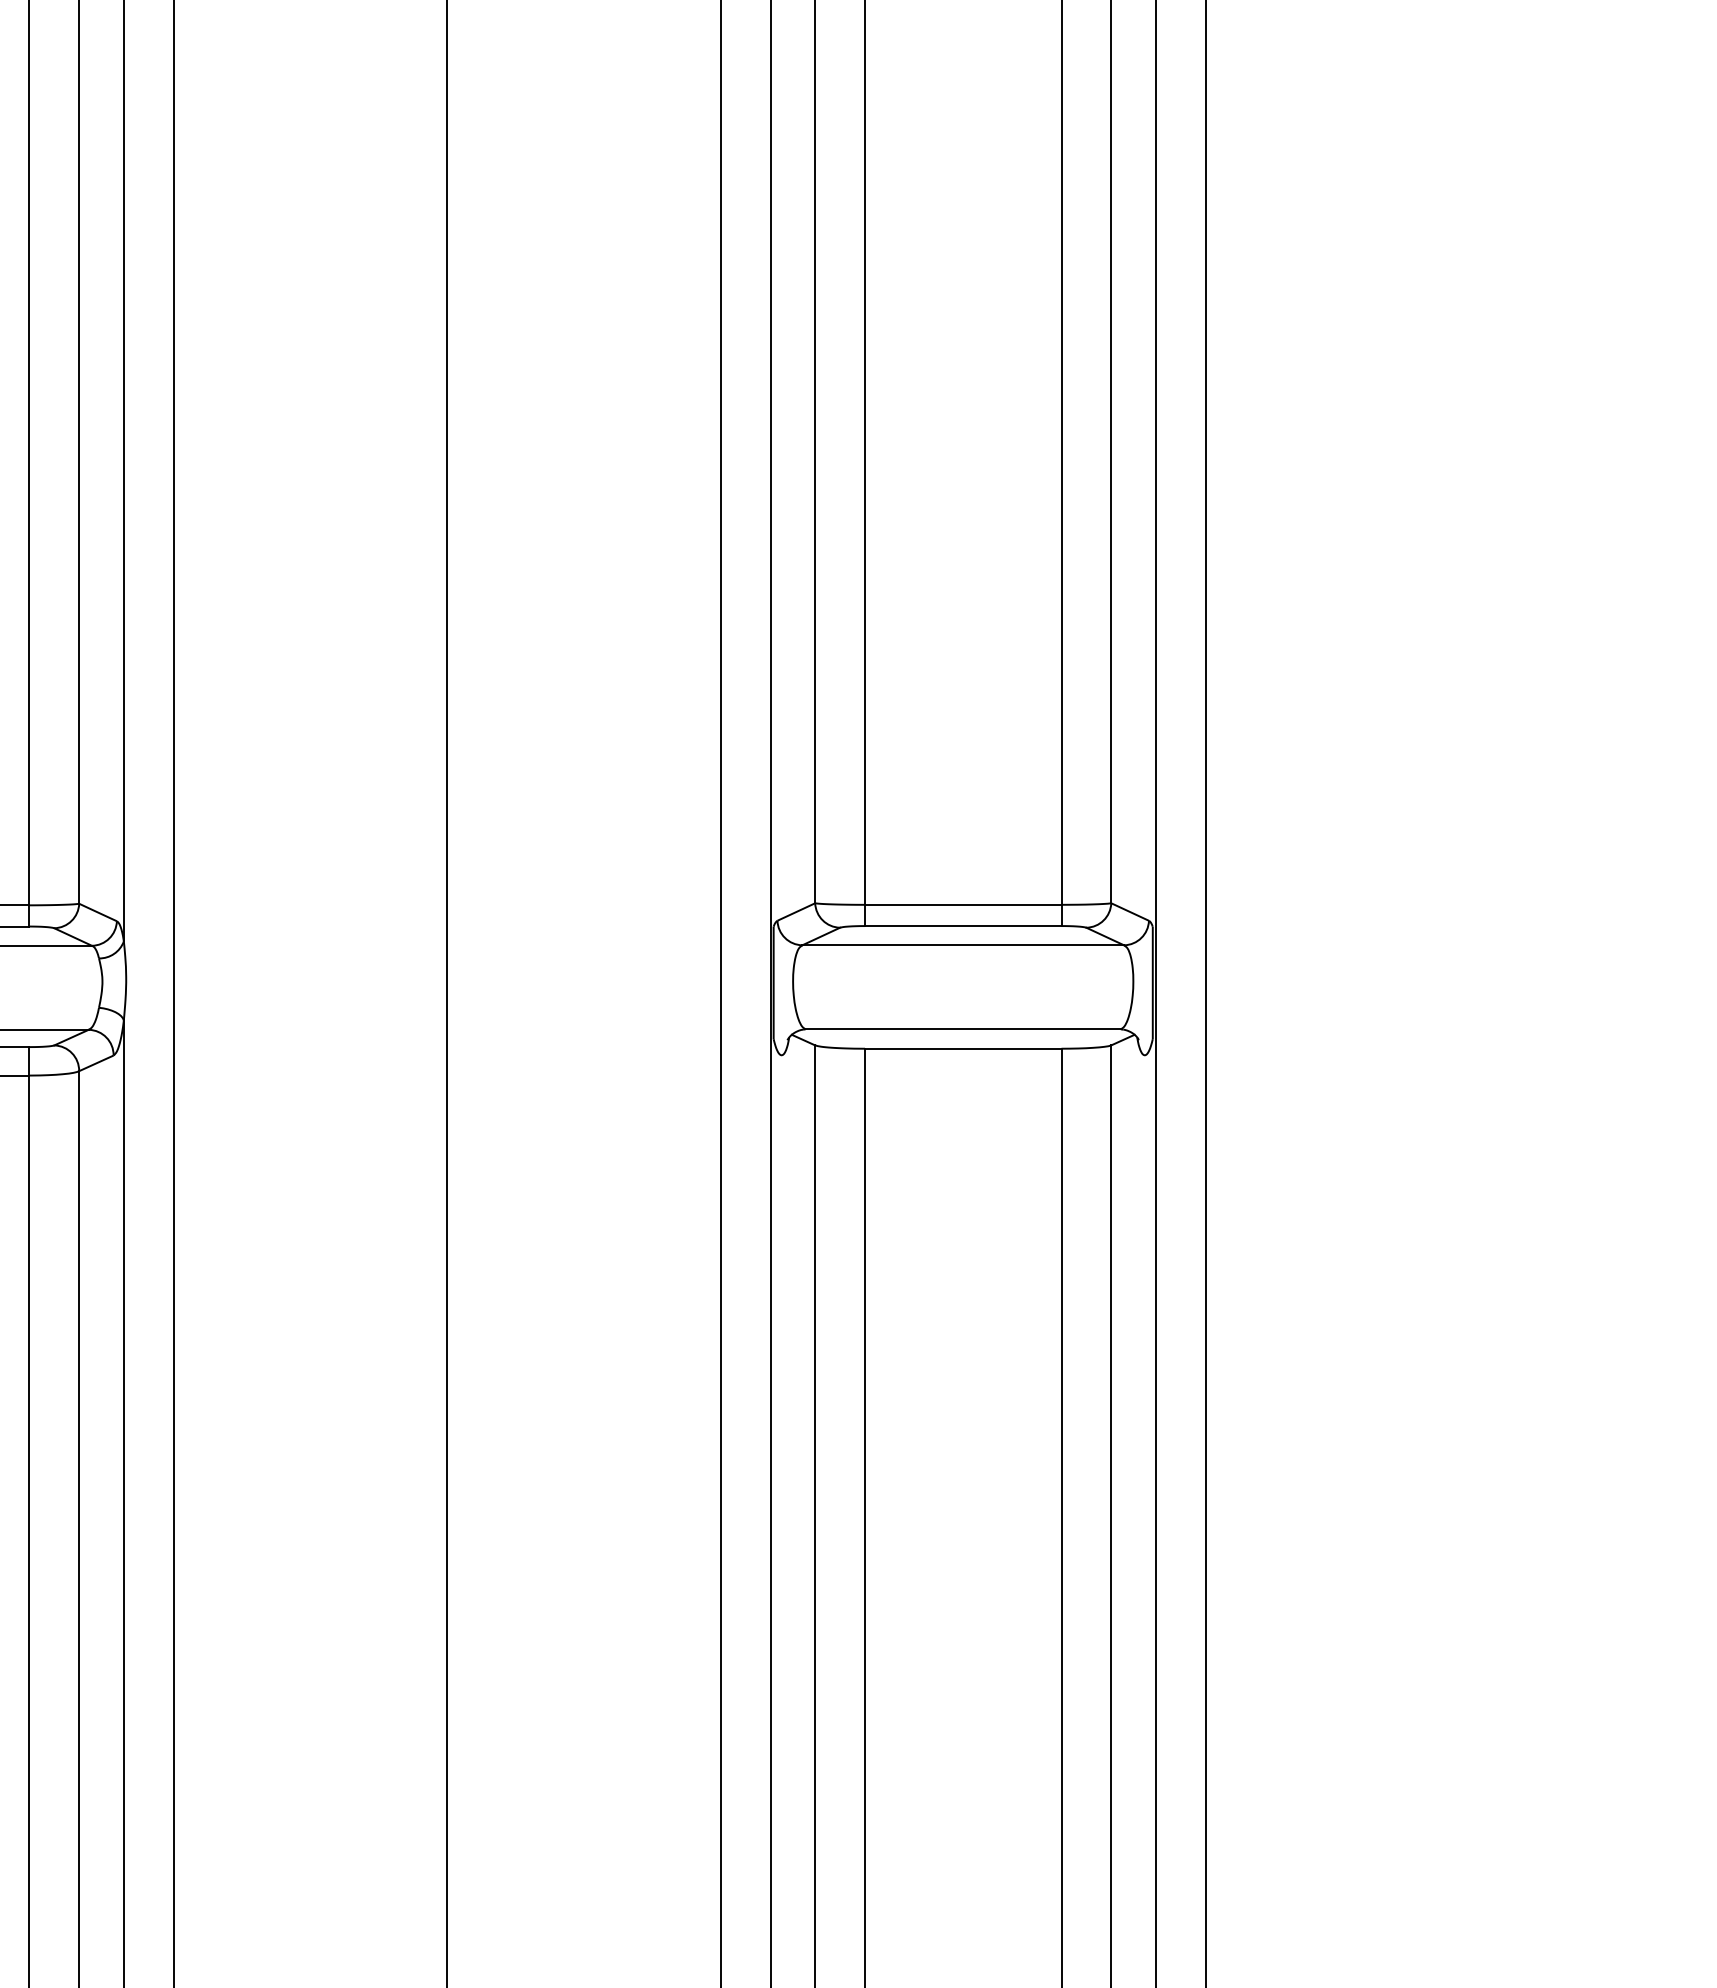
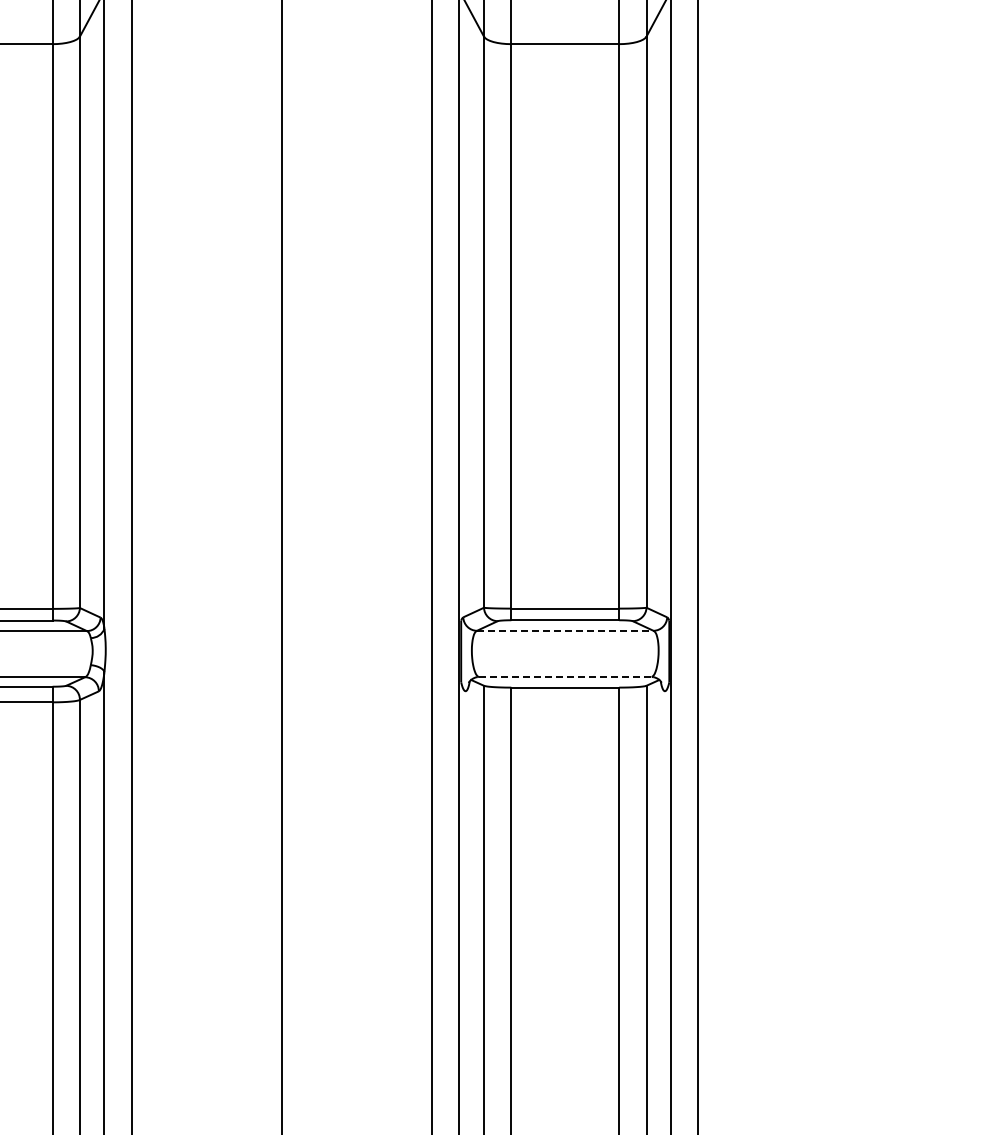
line: (963, 944) -> (565, 630), solid -> dashed
line: (963, 1028) -> (565, 676), solid -> dashed

